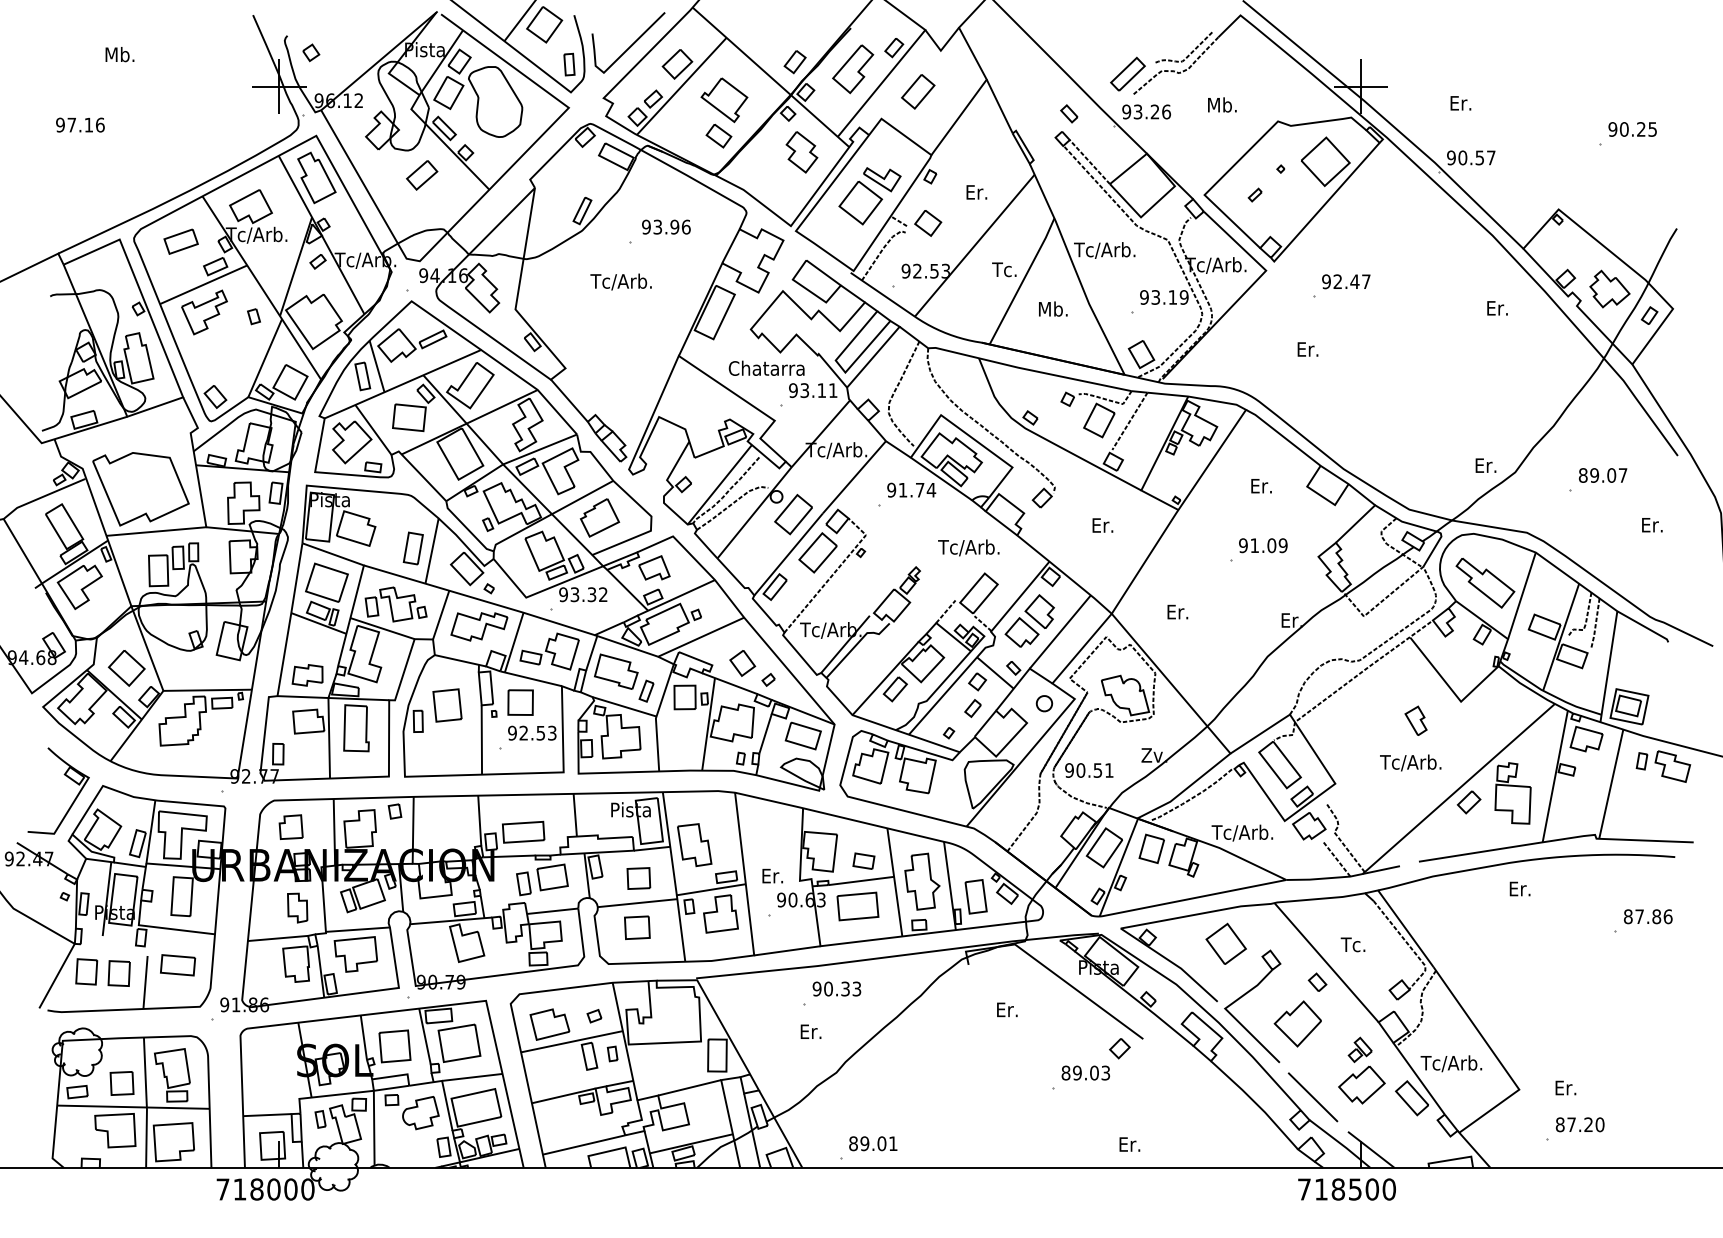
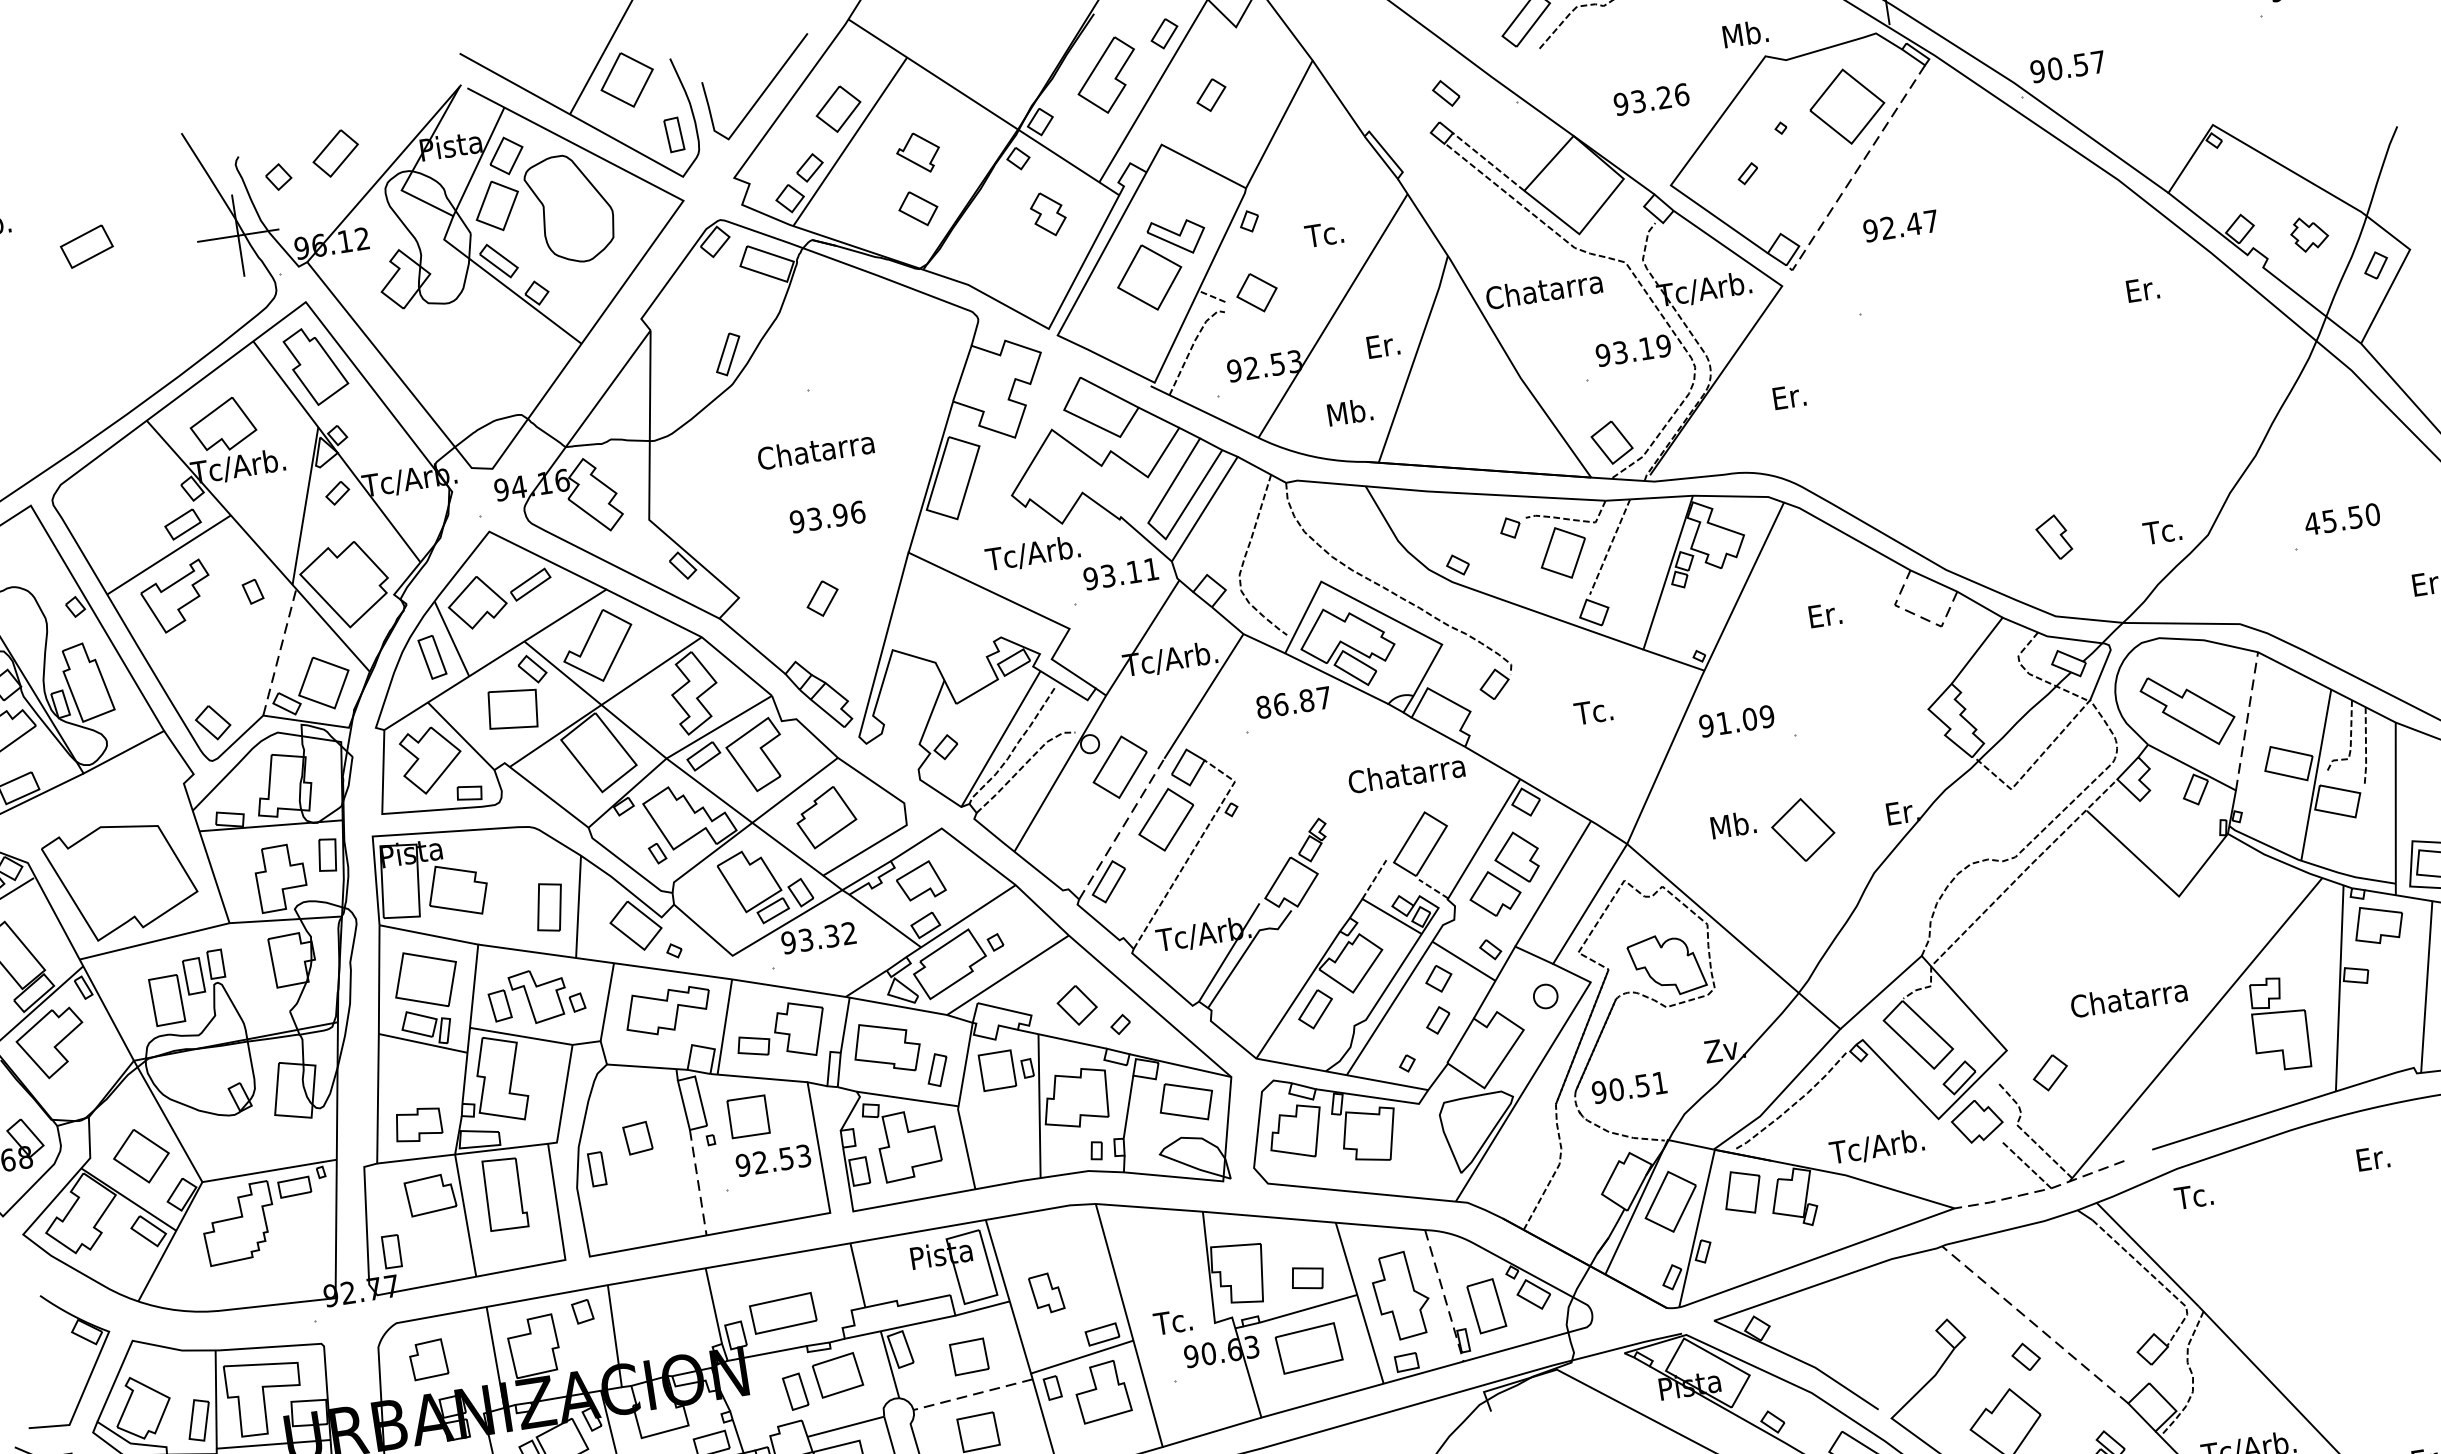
part: (794, 62) -> (821, 599), moved
part: (918, 91) -> (1211, 94), size x0.6
part: (724, 100) -> (918, 153), size x0.6
text: (1222, 104) -> (1745, 33), moved
text: (1146, 111) -> (1651, 98), moved
part: (801, 152) -> (1047, 214), size x0.7
part: (422, 175) -> (336, 153), moved
text: (976, 192) -> (1323, 234), Er. -> Tc.
line: (1324, 204) -> (1855, 171), solid -> dashed
text: (666, 226) -> (827, 516), moved
part: (180, 241) -> (85, 246), moved
text: (1112, 250) -> (1543, 291), Tc/Arb. -> Chatarra
text: (1004, 269) -> (1383, 345), Tc. -> Er.
text: (628, 281) -> (814, 451), Tc/Arb. -> Chatarra
text: (1346, 281) -> (1901, 225), moved
part: (1609, 288) -> (2308, 233), size x0.6
text: (1053, 308) -> (1350, 411), moved
text: (1307, 349) -> (1788, 396), moved
line: (265, 357) -> (280, 651), solid -> dashed
text: (765, 368) -> (1043, 551), Chatarra -> Tc/Arb.
text: (1486, 465) -> (2162, 531), Er. -> Tc.
text: (1602, 475) -> (2341, 519), 89.07 -> 45.50
text: (911, 489) -> (1293, 701), 91.74 -> 86.87
line: (1321, 495) -> (1918, 615), solid -> dashed
text: (1102, 525) -> (1592, 711), Er. -> Tc.
text: (1263, 545) -> (1737, 720), moved
text: (976, 547) -> (1405, 774), Tc/Arb. -> Chatarra
line: (788, 554) -> (1121, 829), solid -> dashed
line: (1522, 595) -> (2247, 720), solid -> dashed
text: (1182, 611) -> (1734, 824), Er. -> Mb.
part: (447, 705) -> (637, 1138), size x0.6
part: (1415, 720) -> (2053, 537), moved
line: (481, 739) -> (697, 1182), solid -> dashed
text: (1418, 762) -> (2128, 998), Tc/Arb. -> Chatarra
part: (1468, 802) -> (2049, 1073), moved
part: (694, 845) -> (1046, 1293), size x0.6
text: (772, 875) -> (1171, 1321), Er. -> Tc.
line: (1343, 877) -> (2041, 1191), solid -> dashed
line: (949, 885) -> (1443, 1295), solid -> dashed
text: (1519, 888) -> (2372, 1157), moved
line: (637, 903) -> (973, 1395), solid -> dashed
part: (1225, 943) -> (1801, 829), moved
text: (1352, 944) -> (2192, 1196), moved
line: (1326, 962) -> (2035, 1324), solid -> dashed

